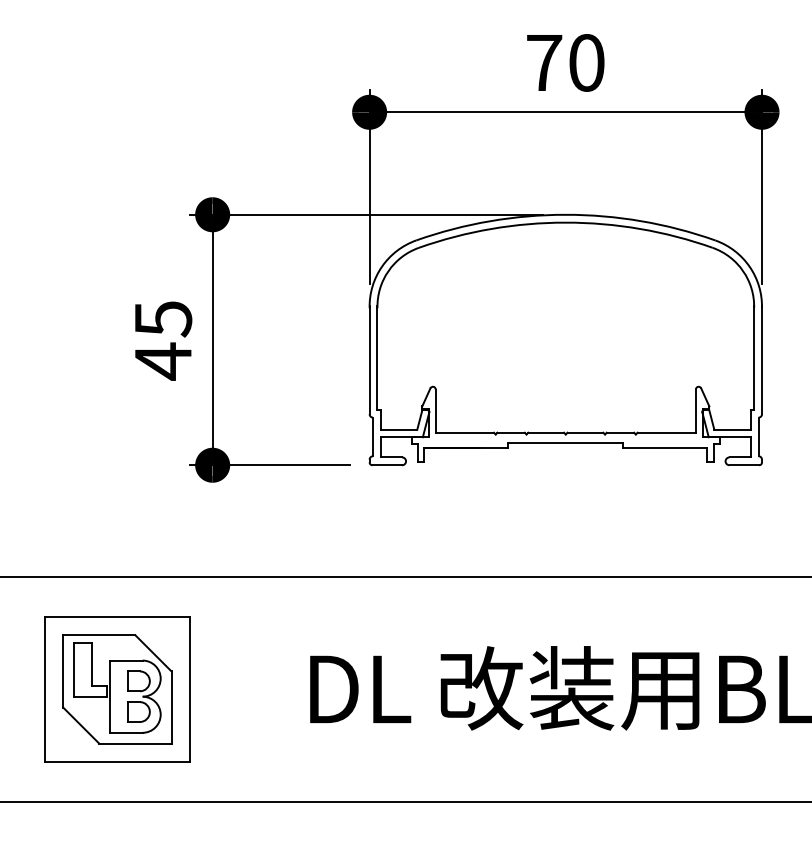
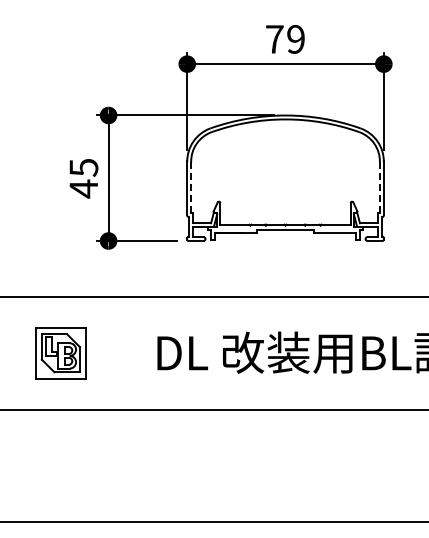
text: (585, 63) -> (295, 39), 70 -> 79
line: (378, 356) -> (191, 186), solid -> dashed
line: (753, 356) -> (379, 186), solid -> dashed
part: (116, 689) -> (60, 353), size x0.7

